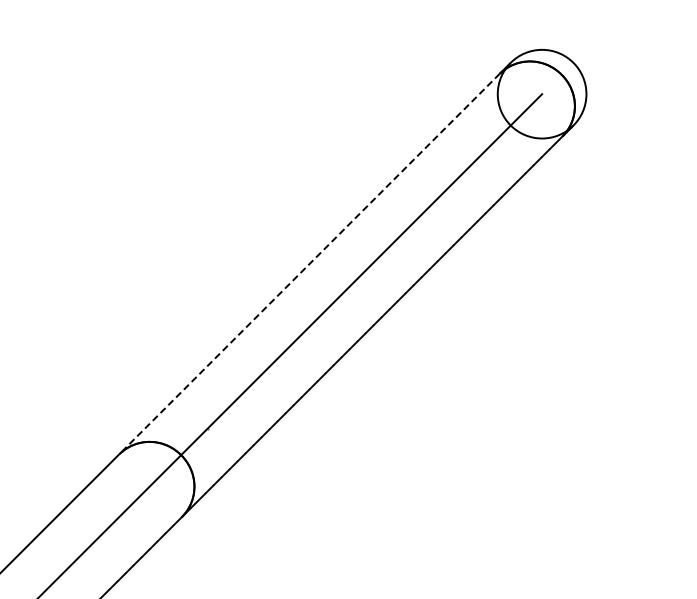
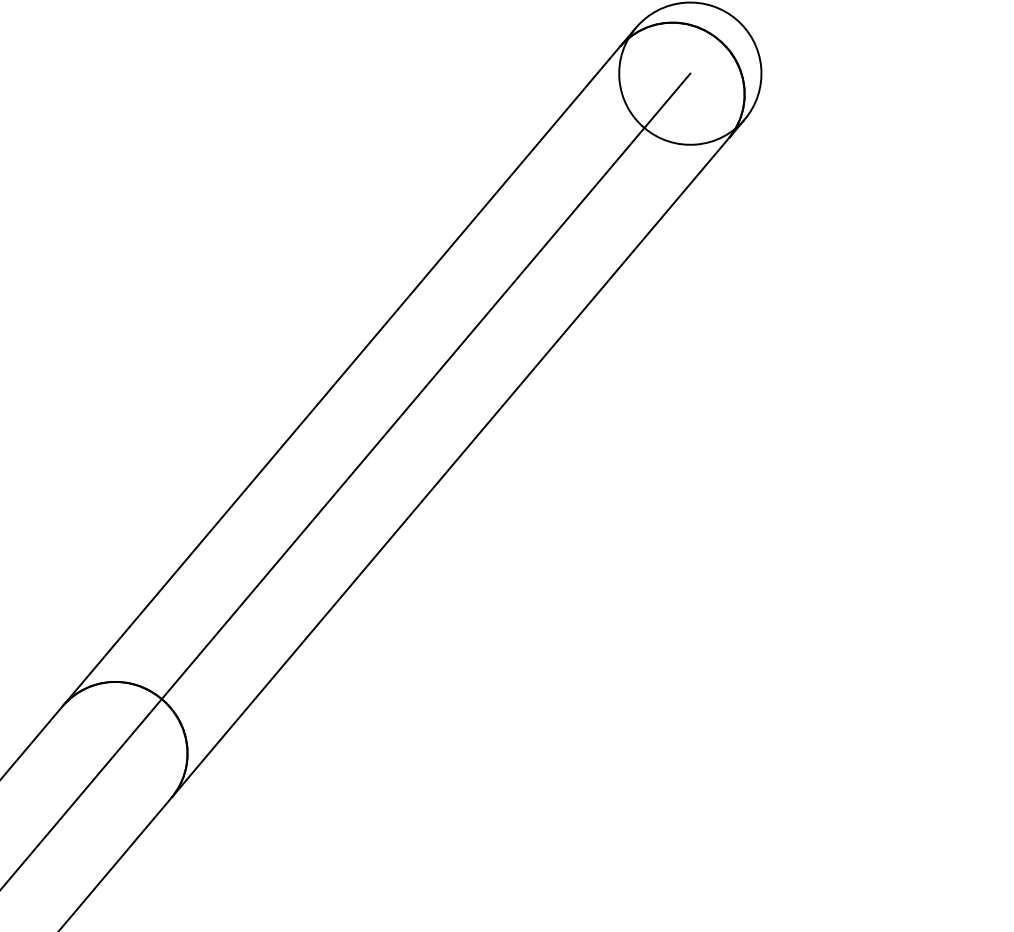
line: (309, 264) -> (341, 377), dashed -> solid

